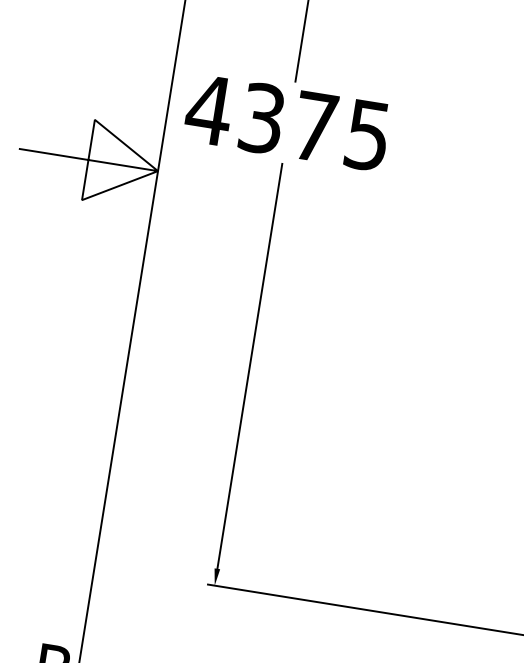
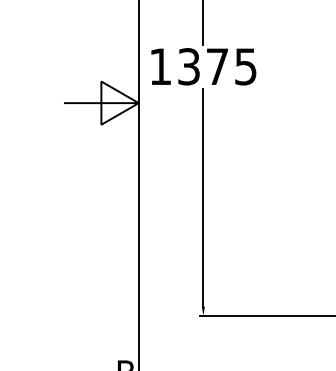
text: (209, 109) -> (160, 66), 4375 -> 1375

